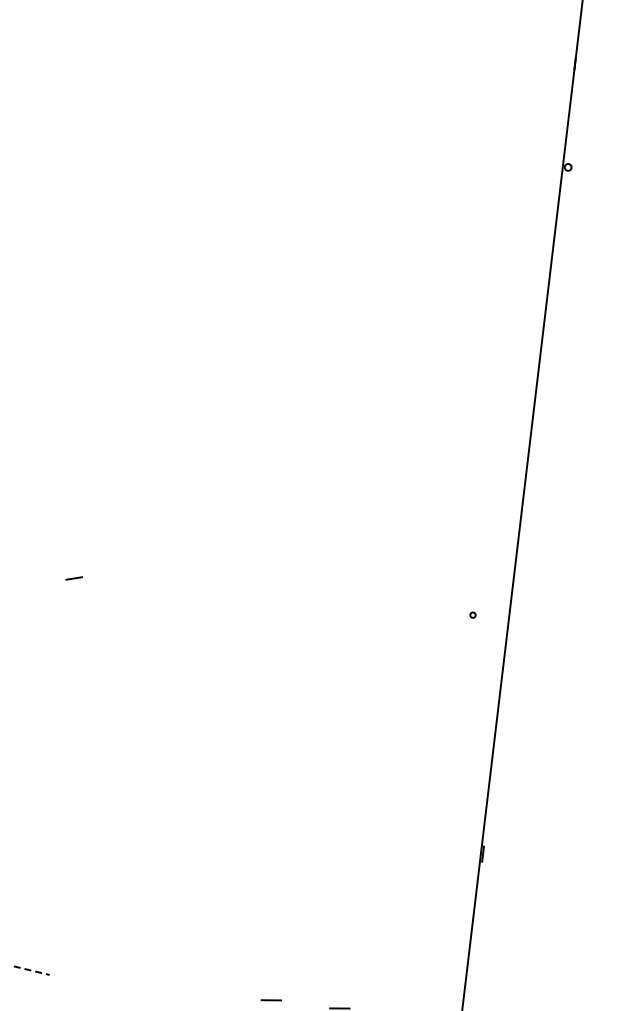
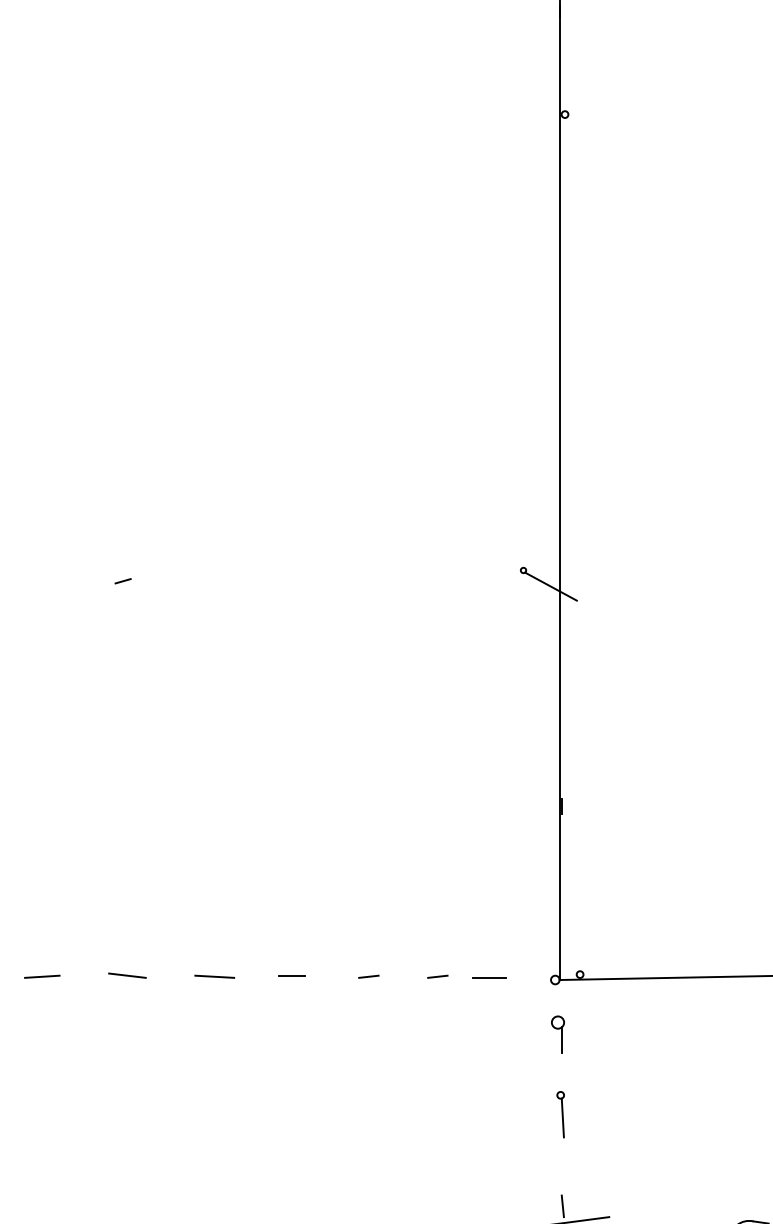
line: (497, 634) -> (550, 586), added
line: (31, 970) -> (127, 975), dashed -> solid
line: (118, 981) -> (214, 976), added
line: (195, 989) -> (292, 975), added

